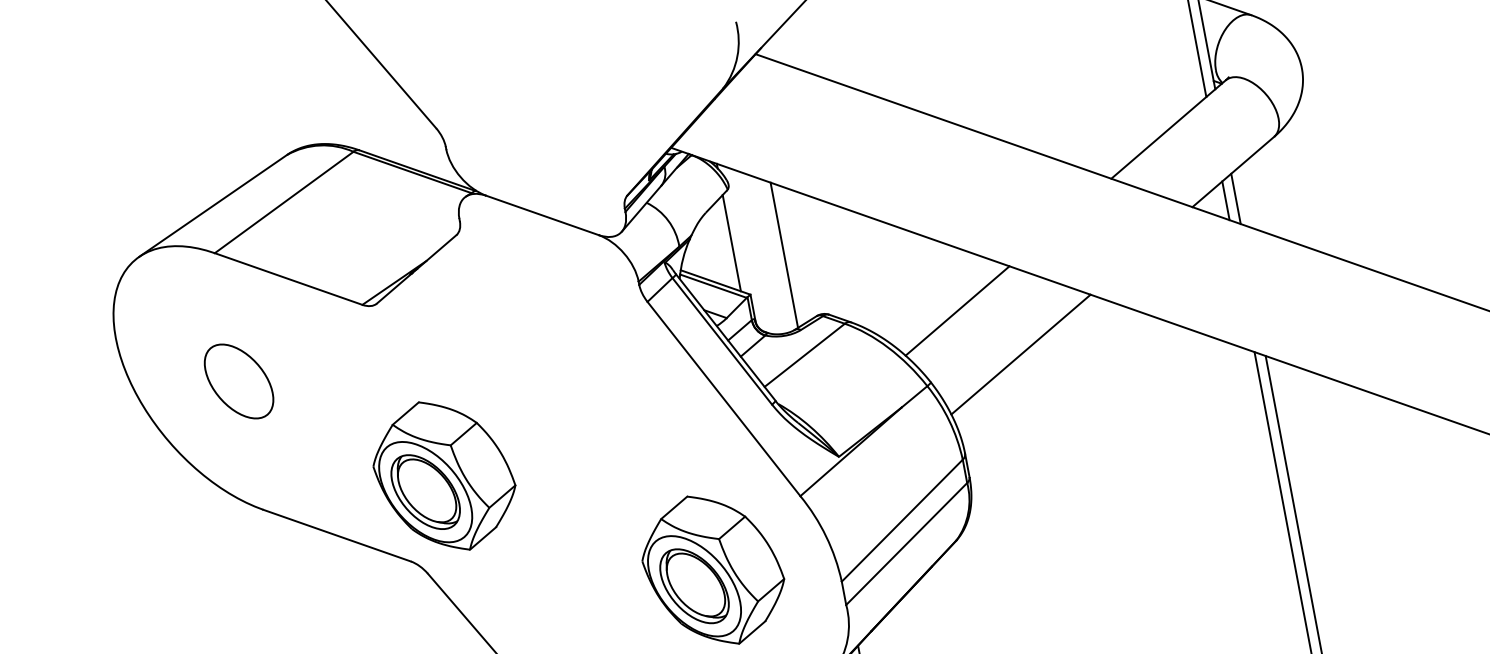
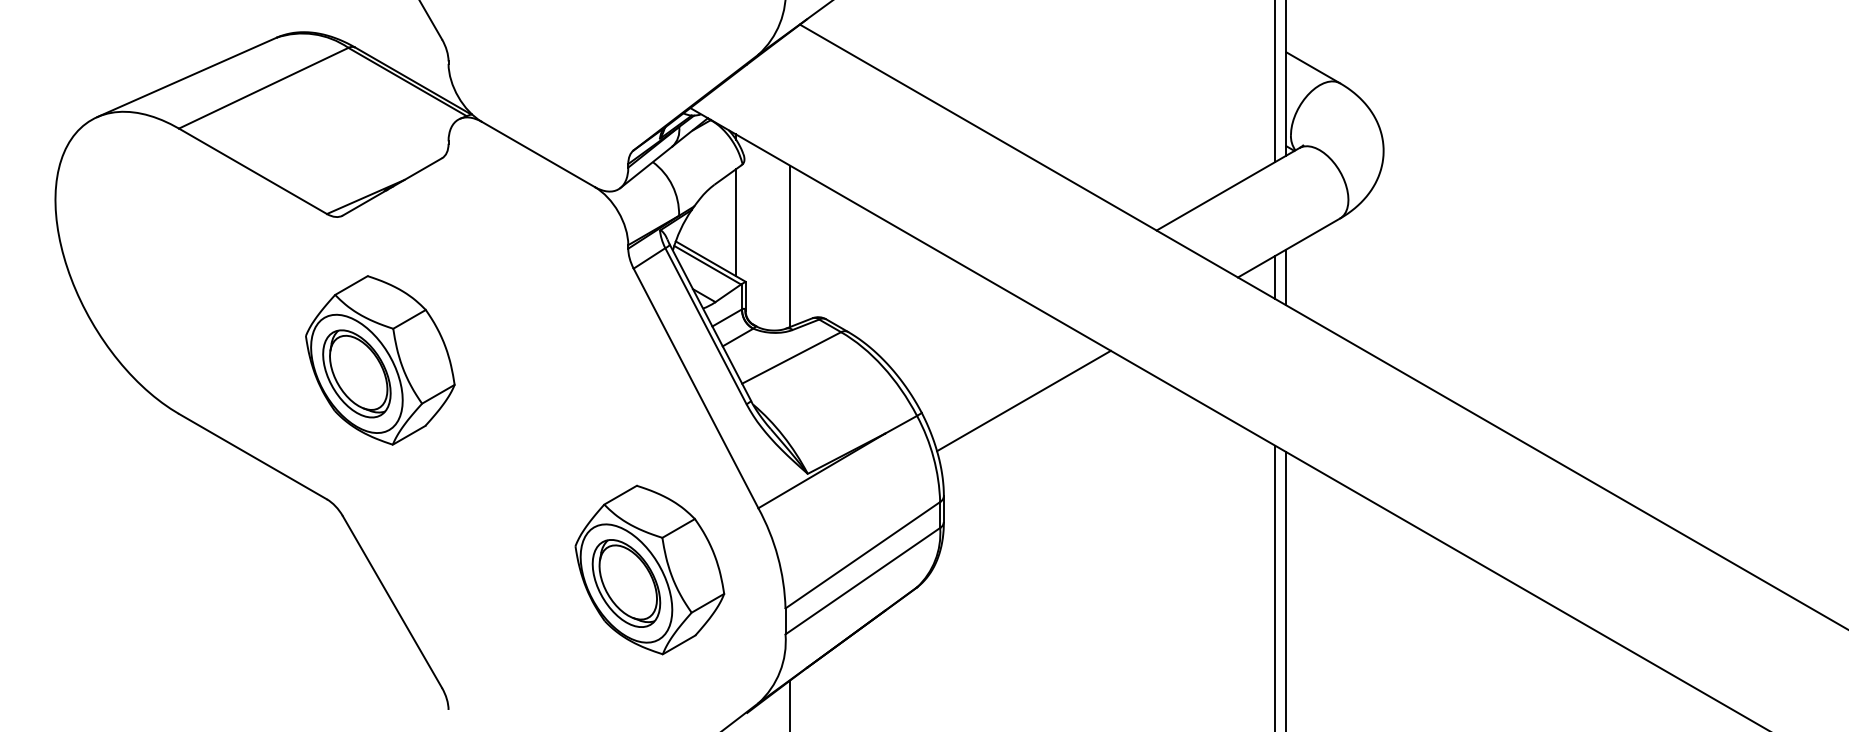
line: (957, 310) -> (964, 340), removed
part: (238, 380) -> (178, 270), removed
part: (444, 476) -> (380, 360), moved

